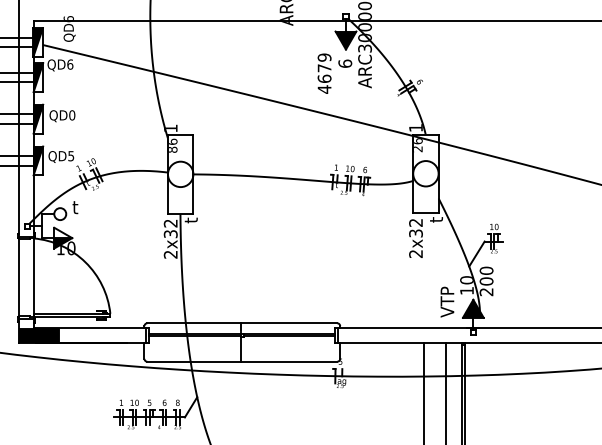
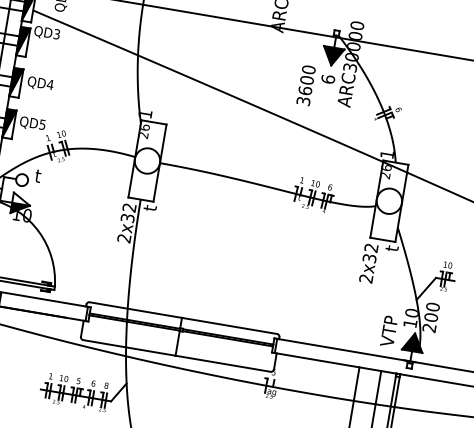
text: (70, 64) -> (57, 34), QD6 -> QD3
text: (324, 73) -> (306, 85), 4679 -> 3600
text: (72, 115) -> (50, 84), QD0 -> QD4
text: (173, 149) -> (144, 135), 86 -> 26

